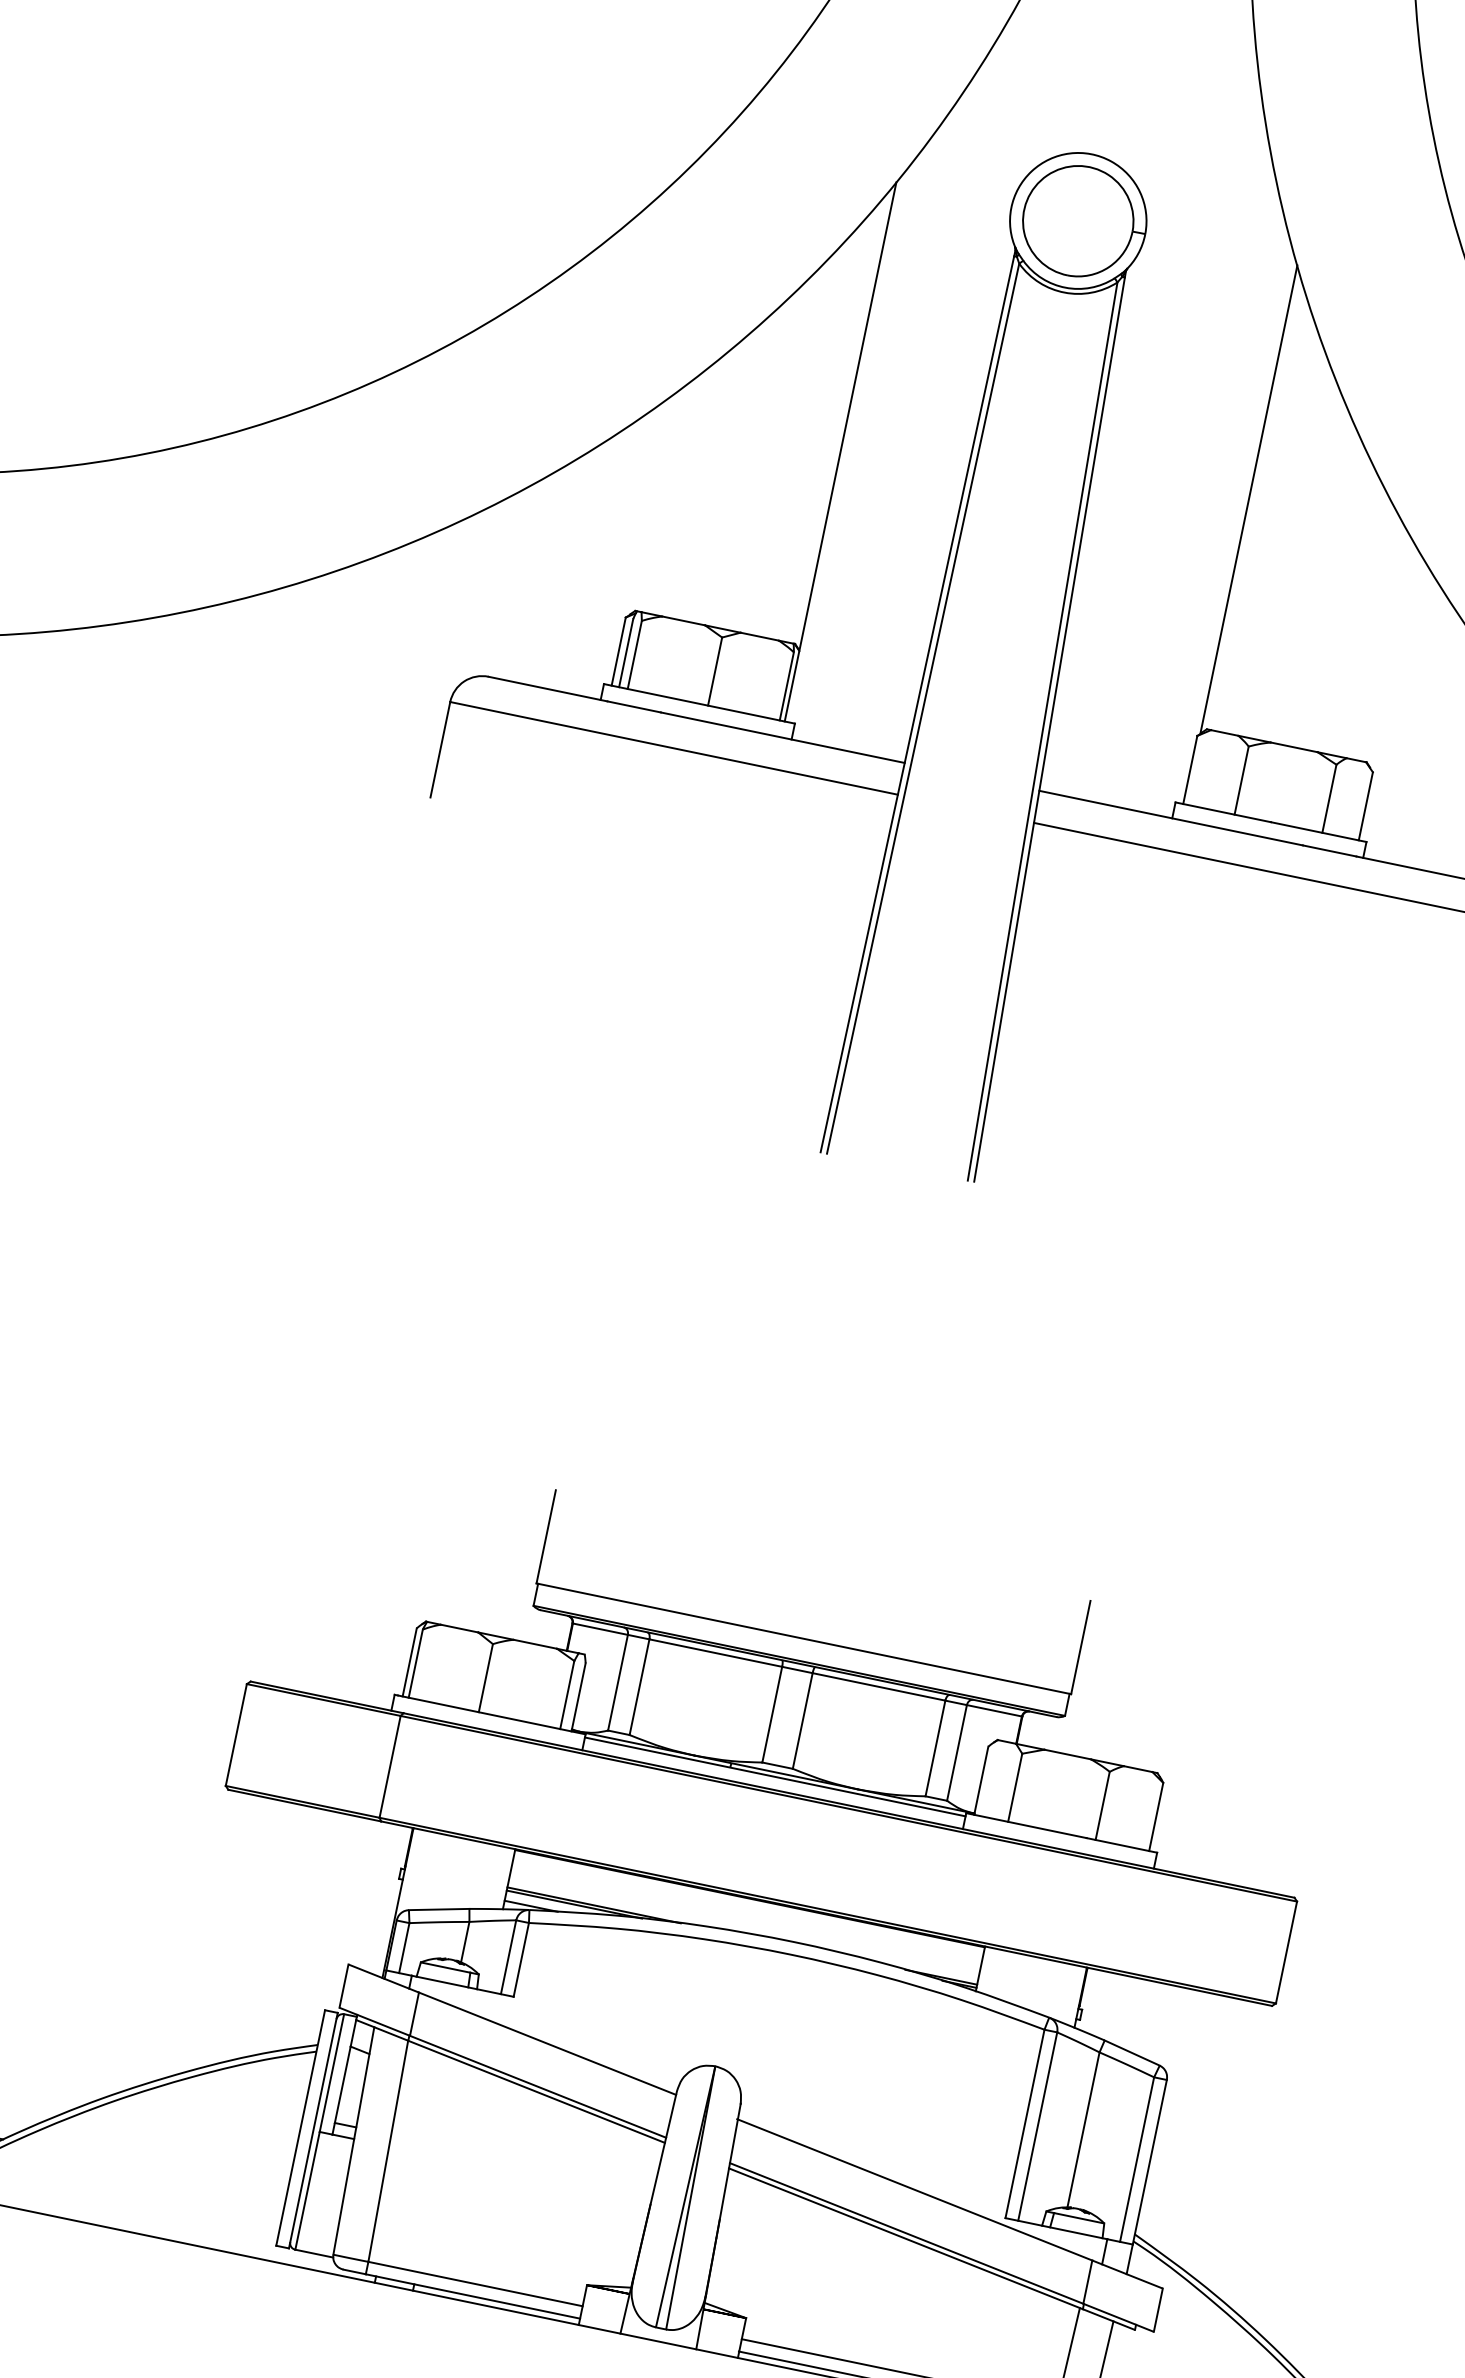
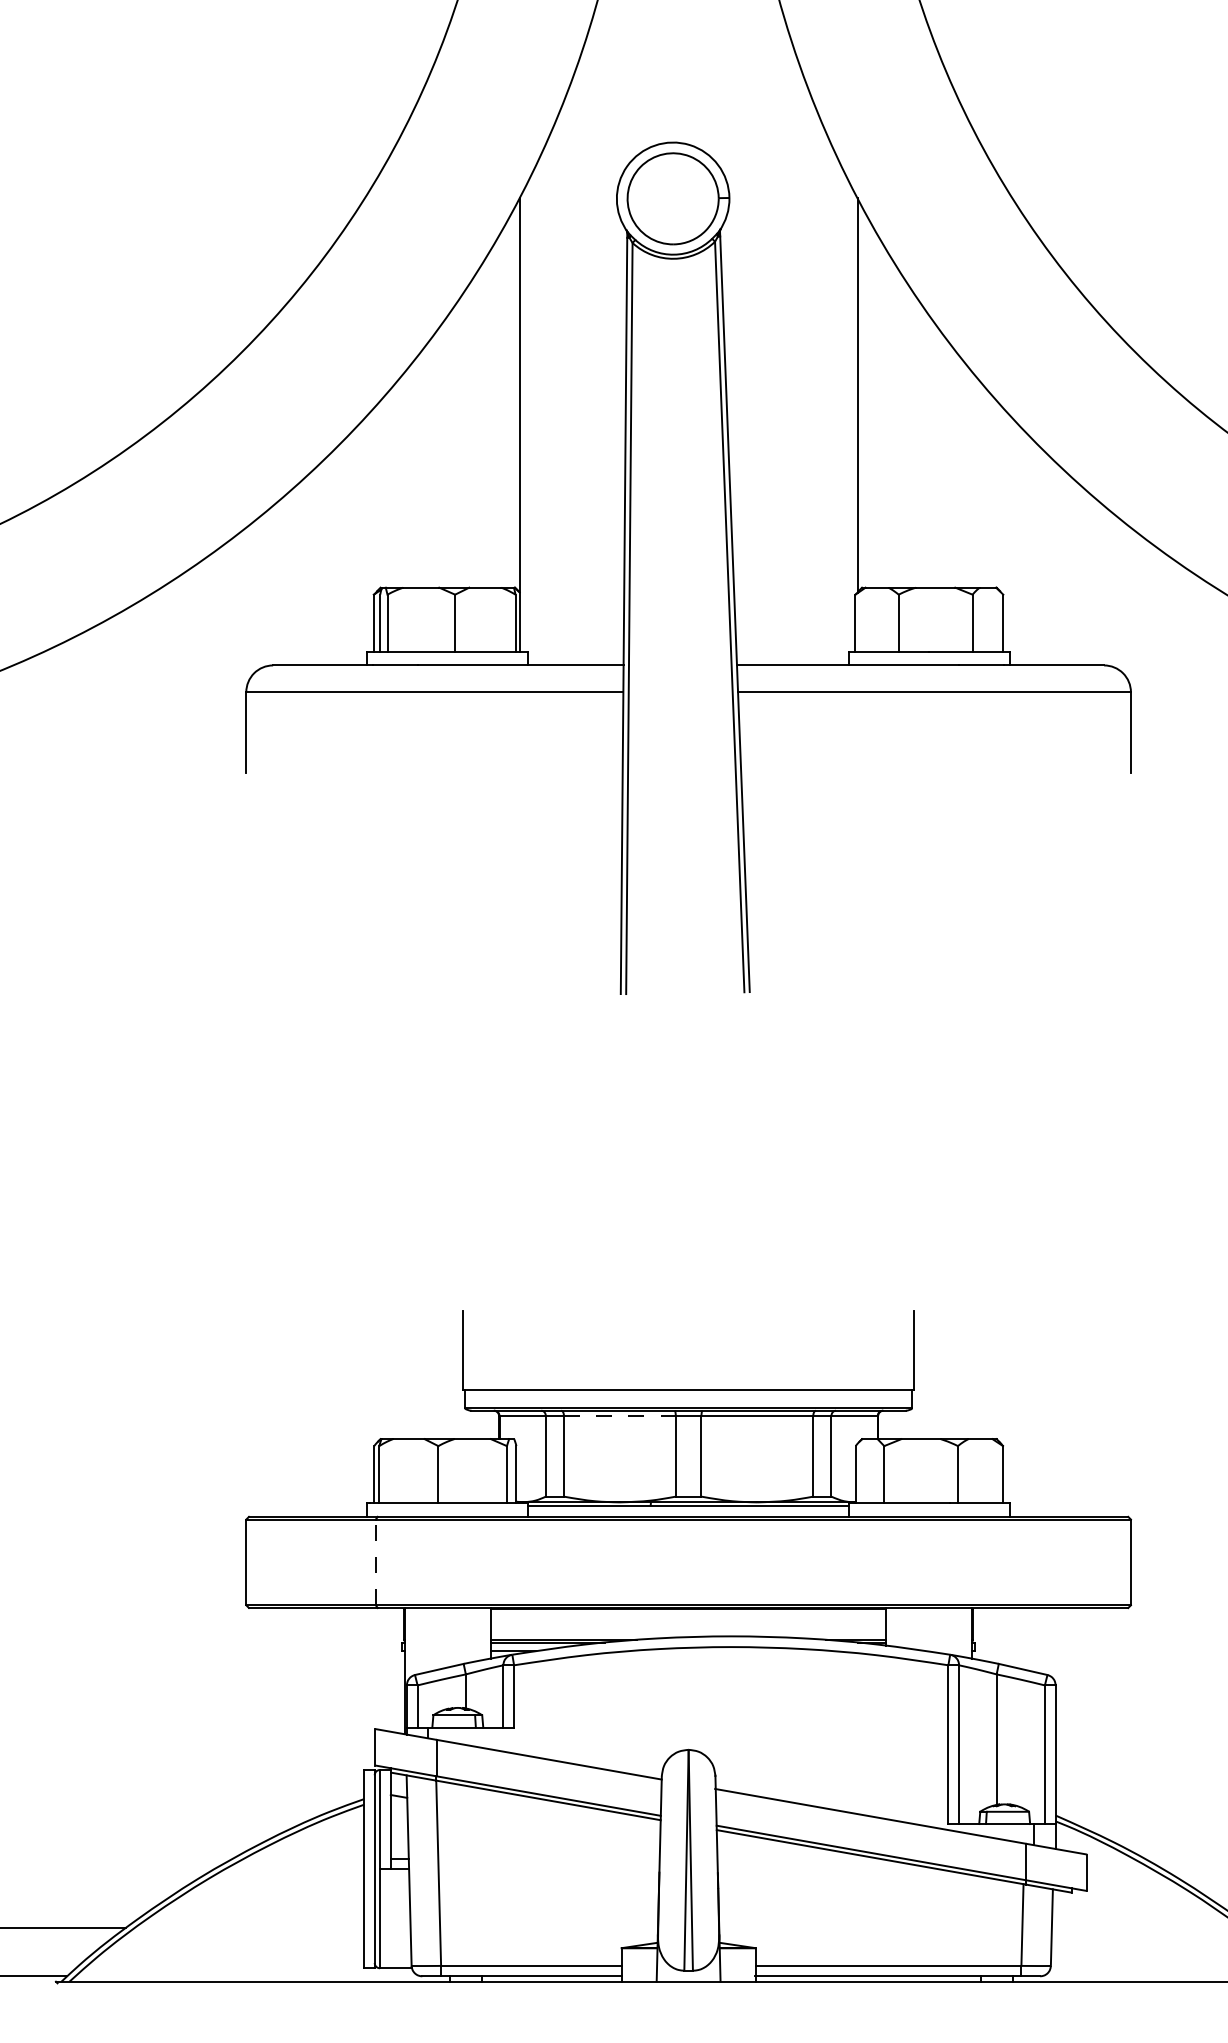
line: (715, 1653) -> (619, 1416), solid -> dashed
line: (389, 1766) -> (375, 1562), solid -> dashed

